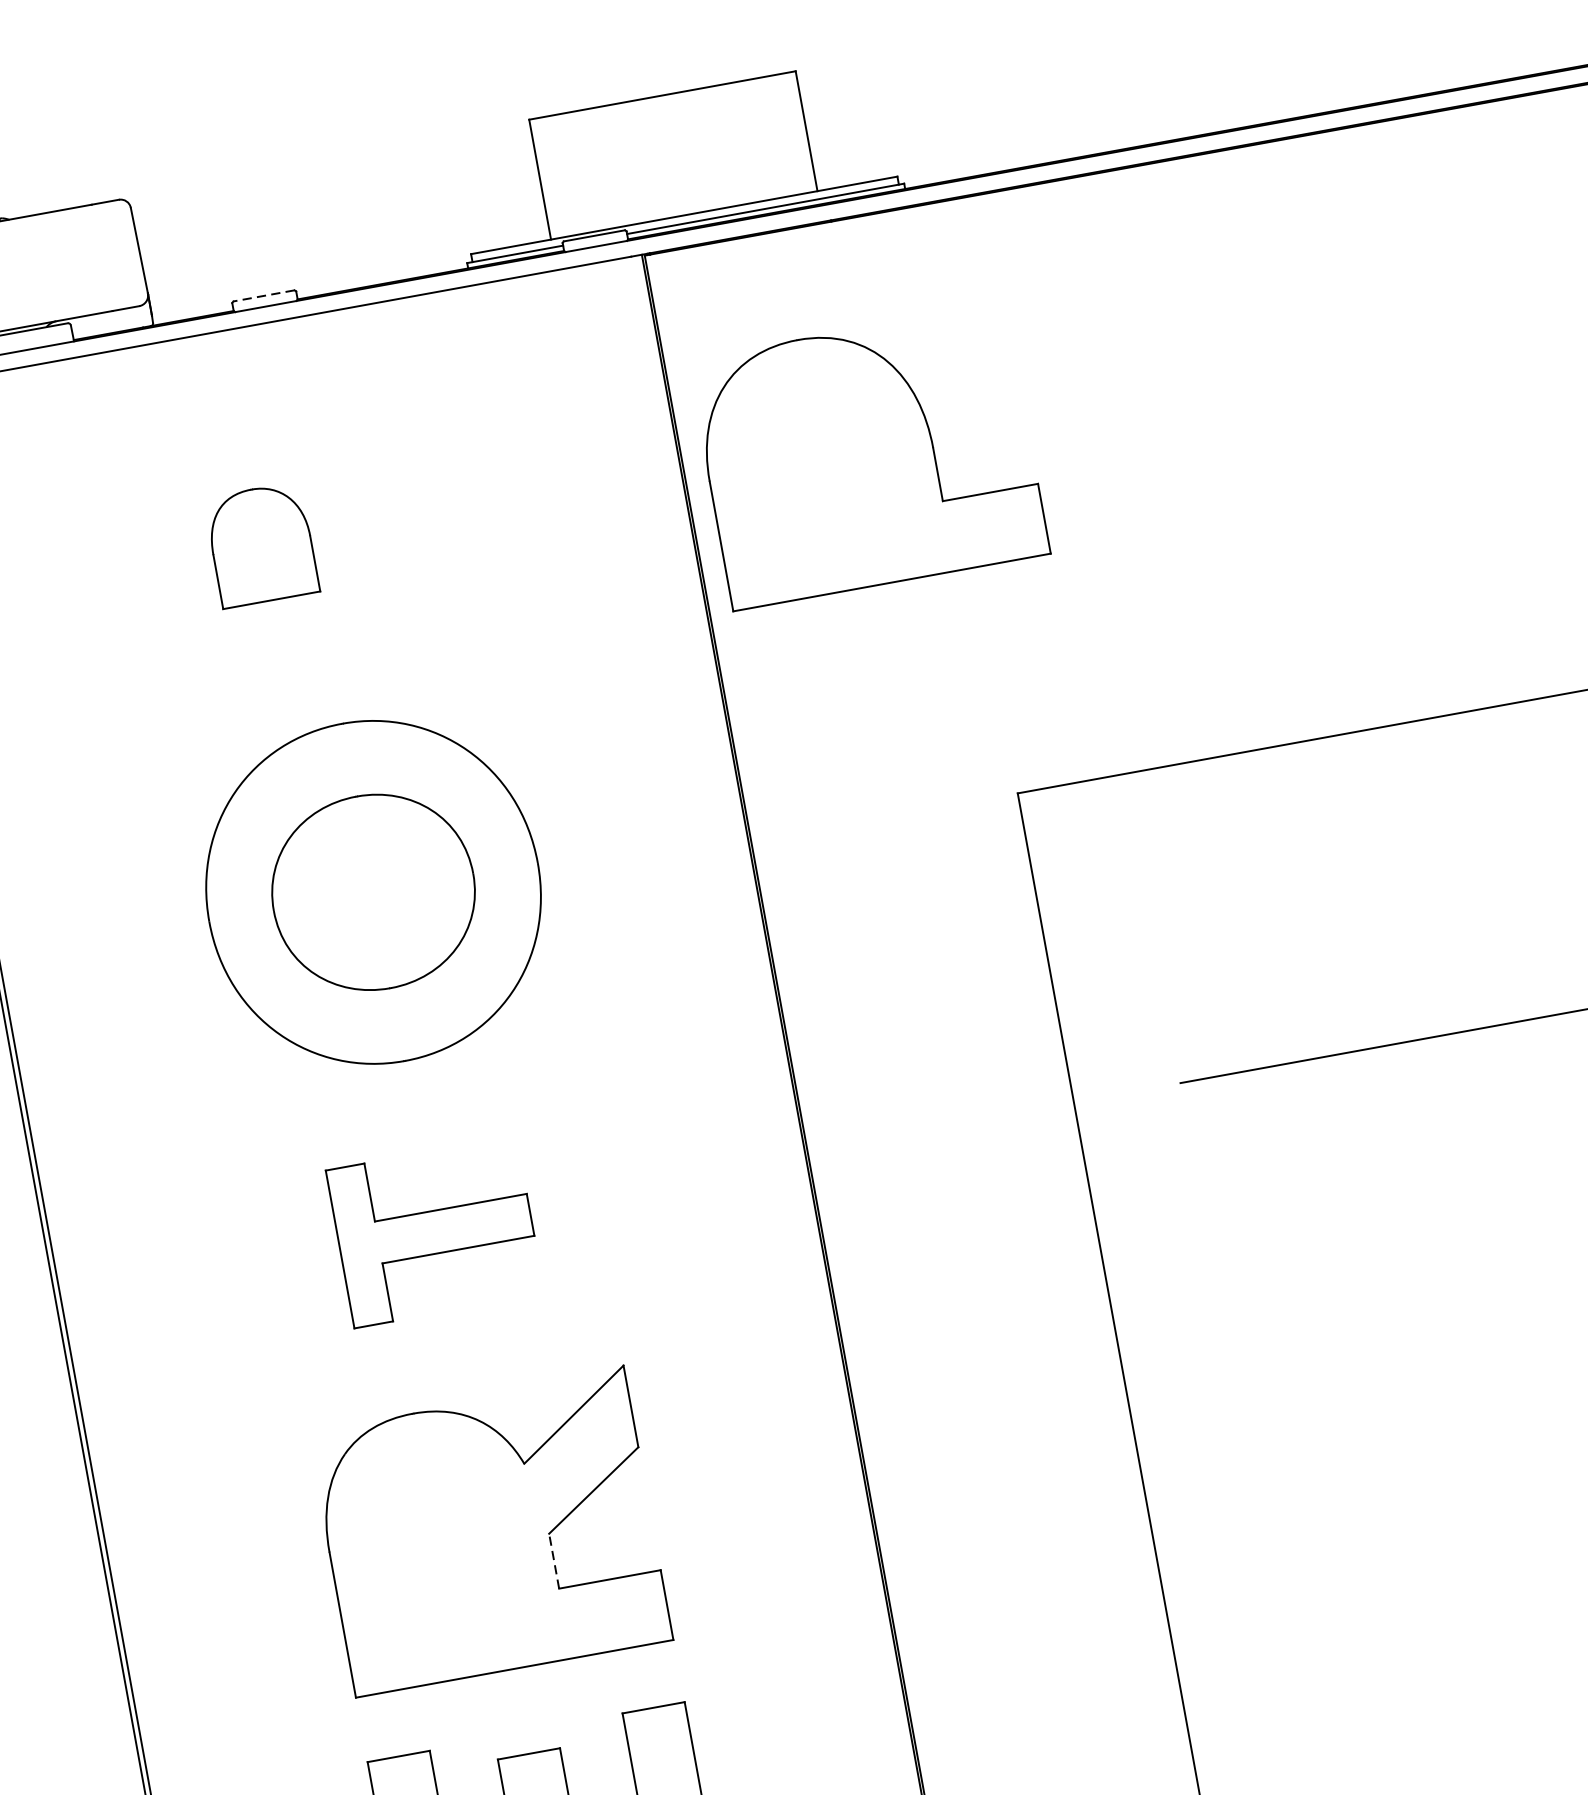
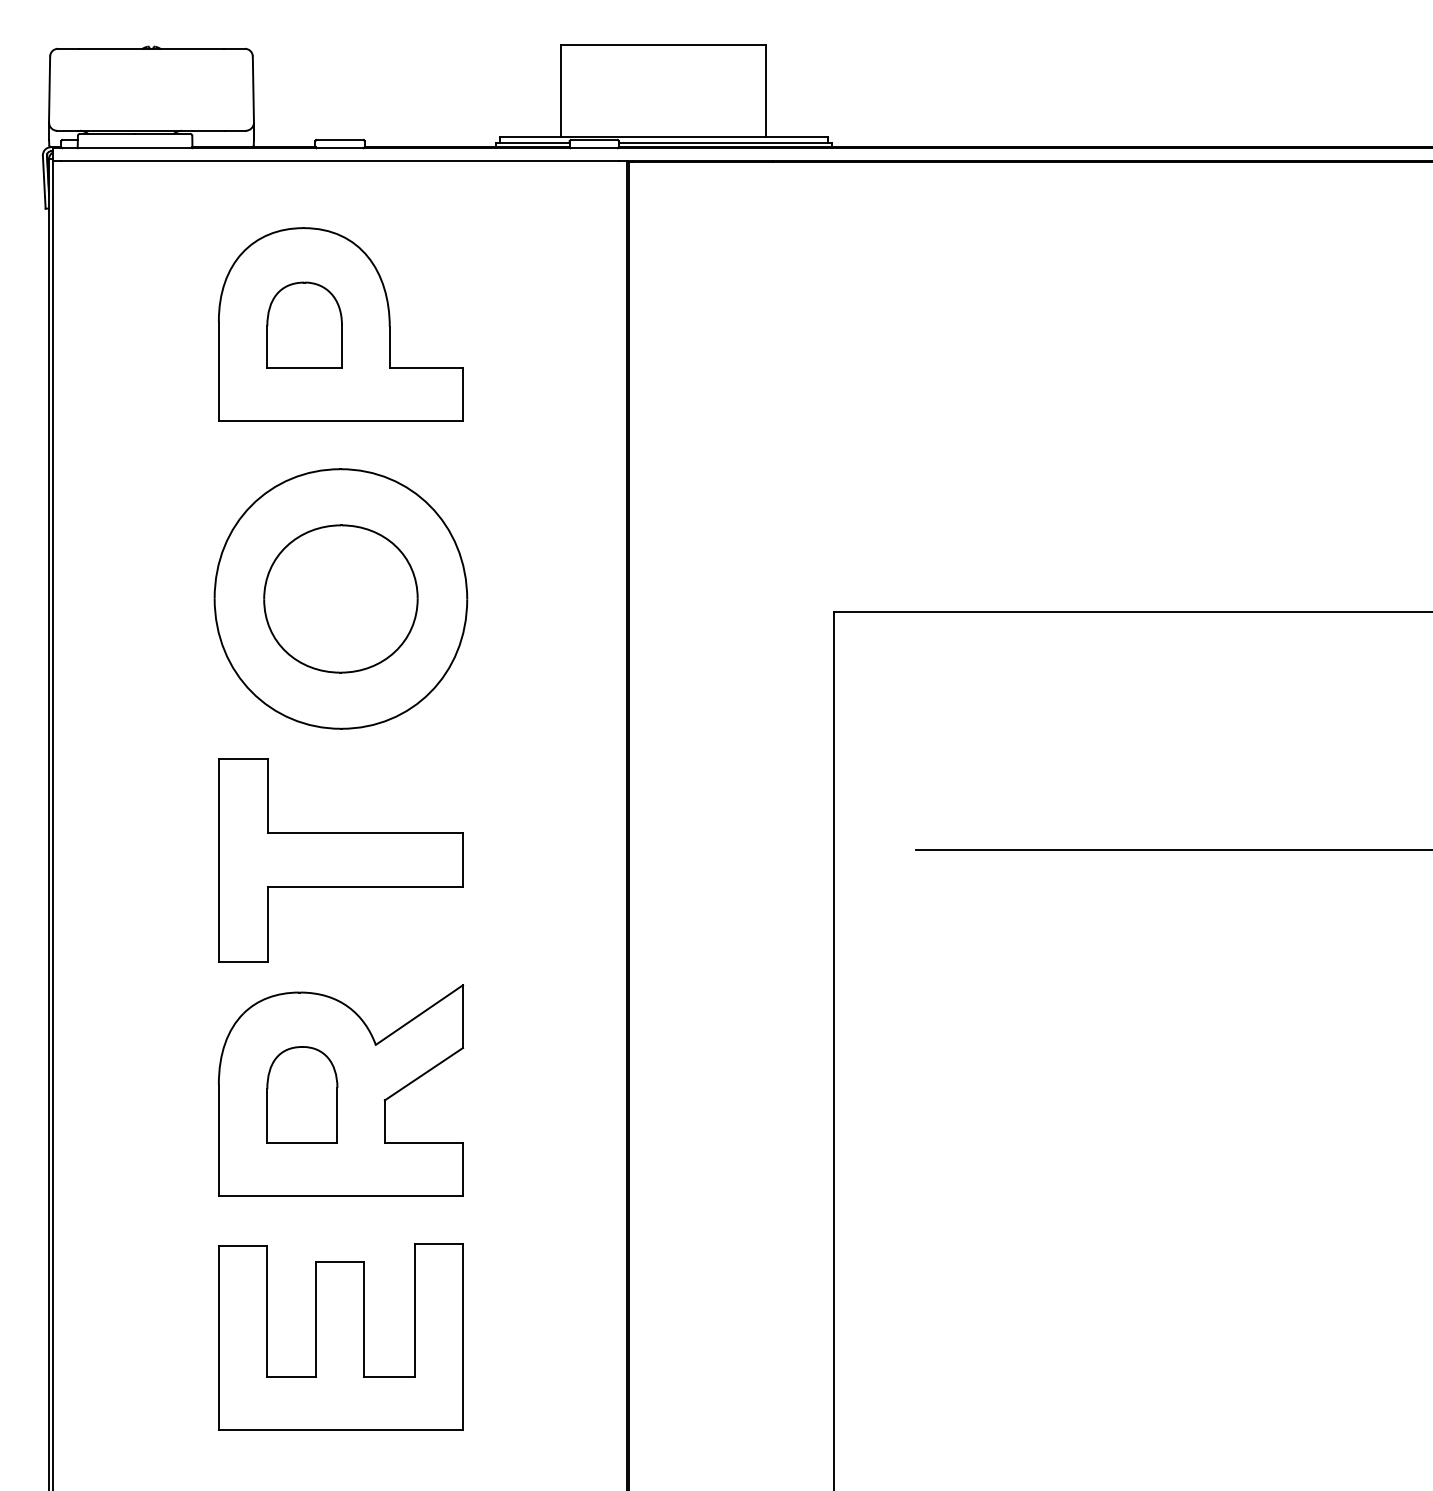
line: (264, 296) -> (340, 140), dashed -> solid
part: (868, 456) -> (340, 324), moved
part: (434, 1232) -> (340, 860), size x1.67
part: (440, 1545) -> (302, 1094), added
line: (553, 1560) -> (384, 1120), dashed -> solid

